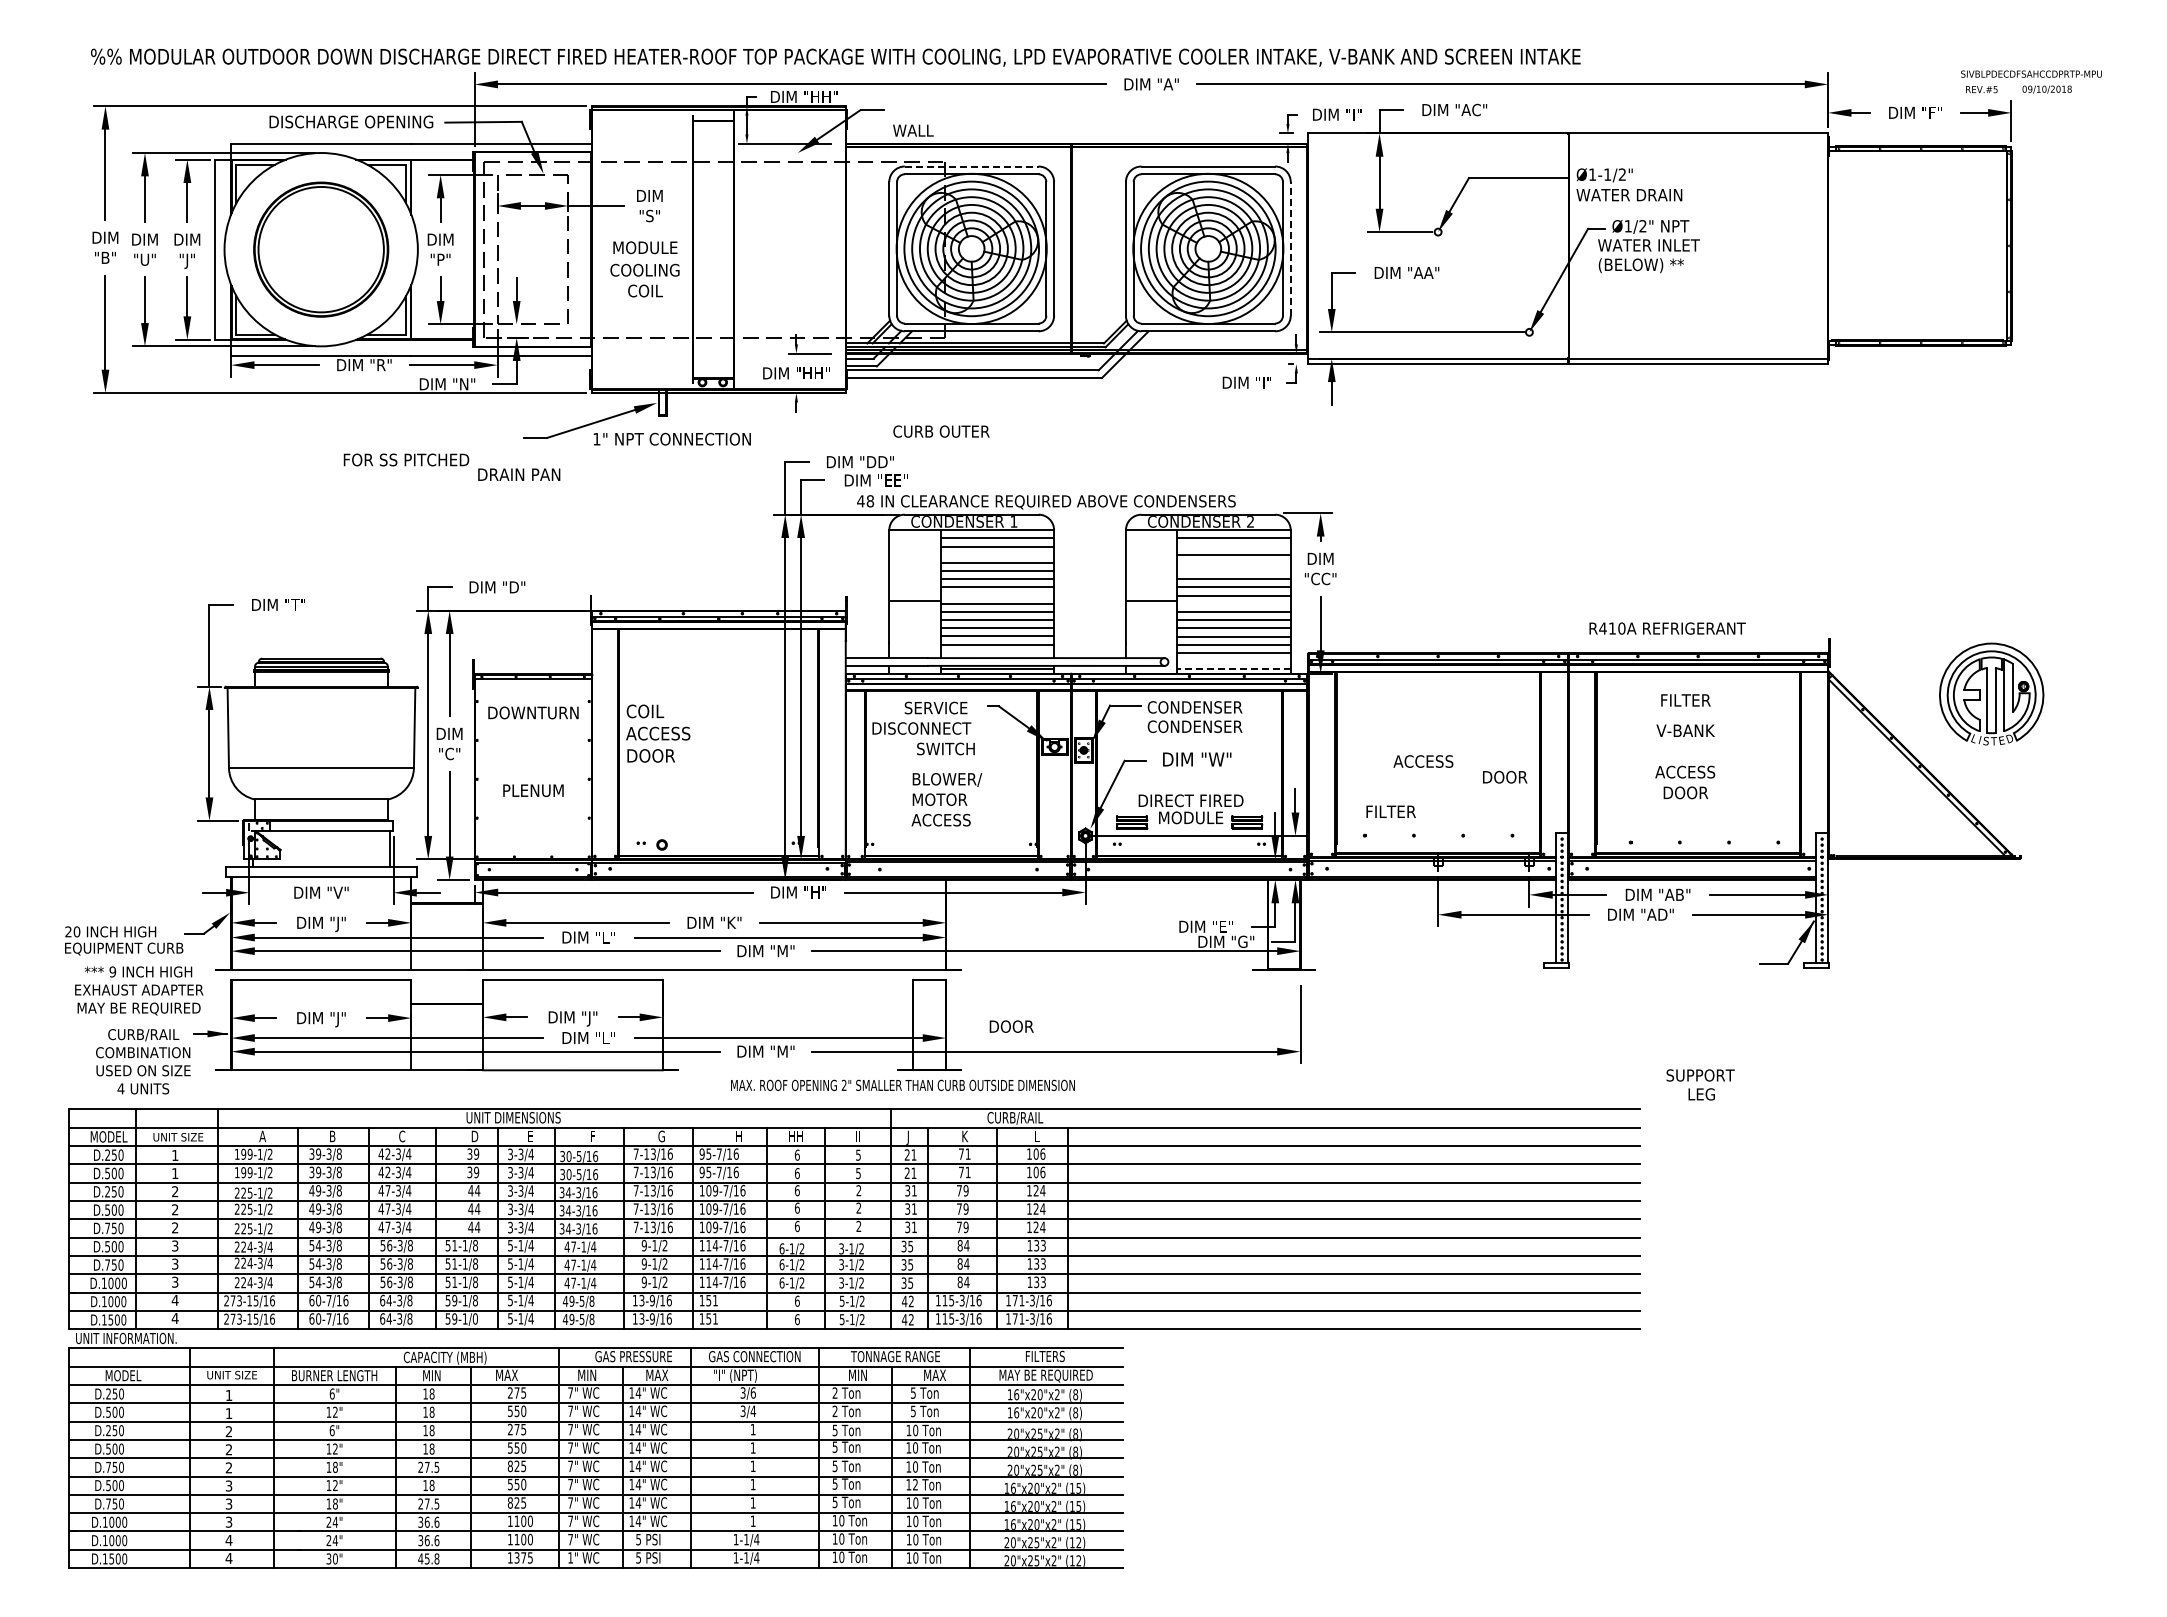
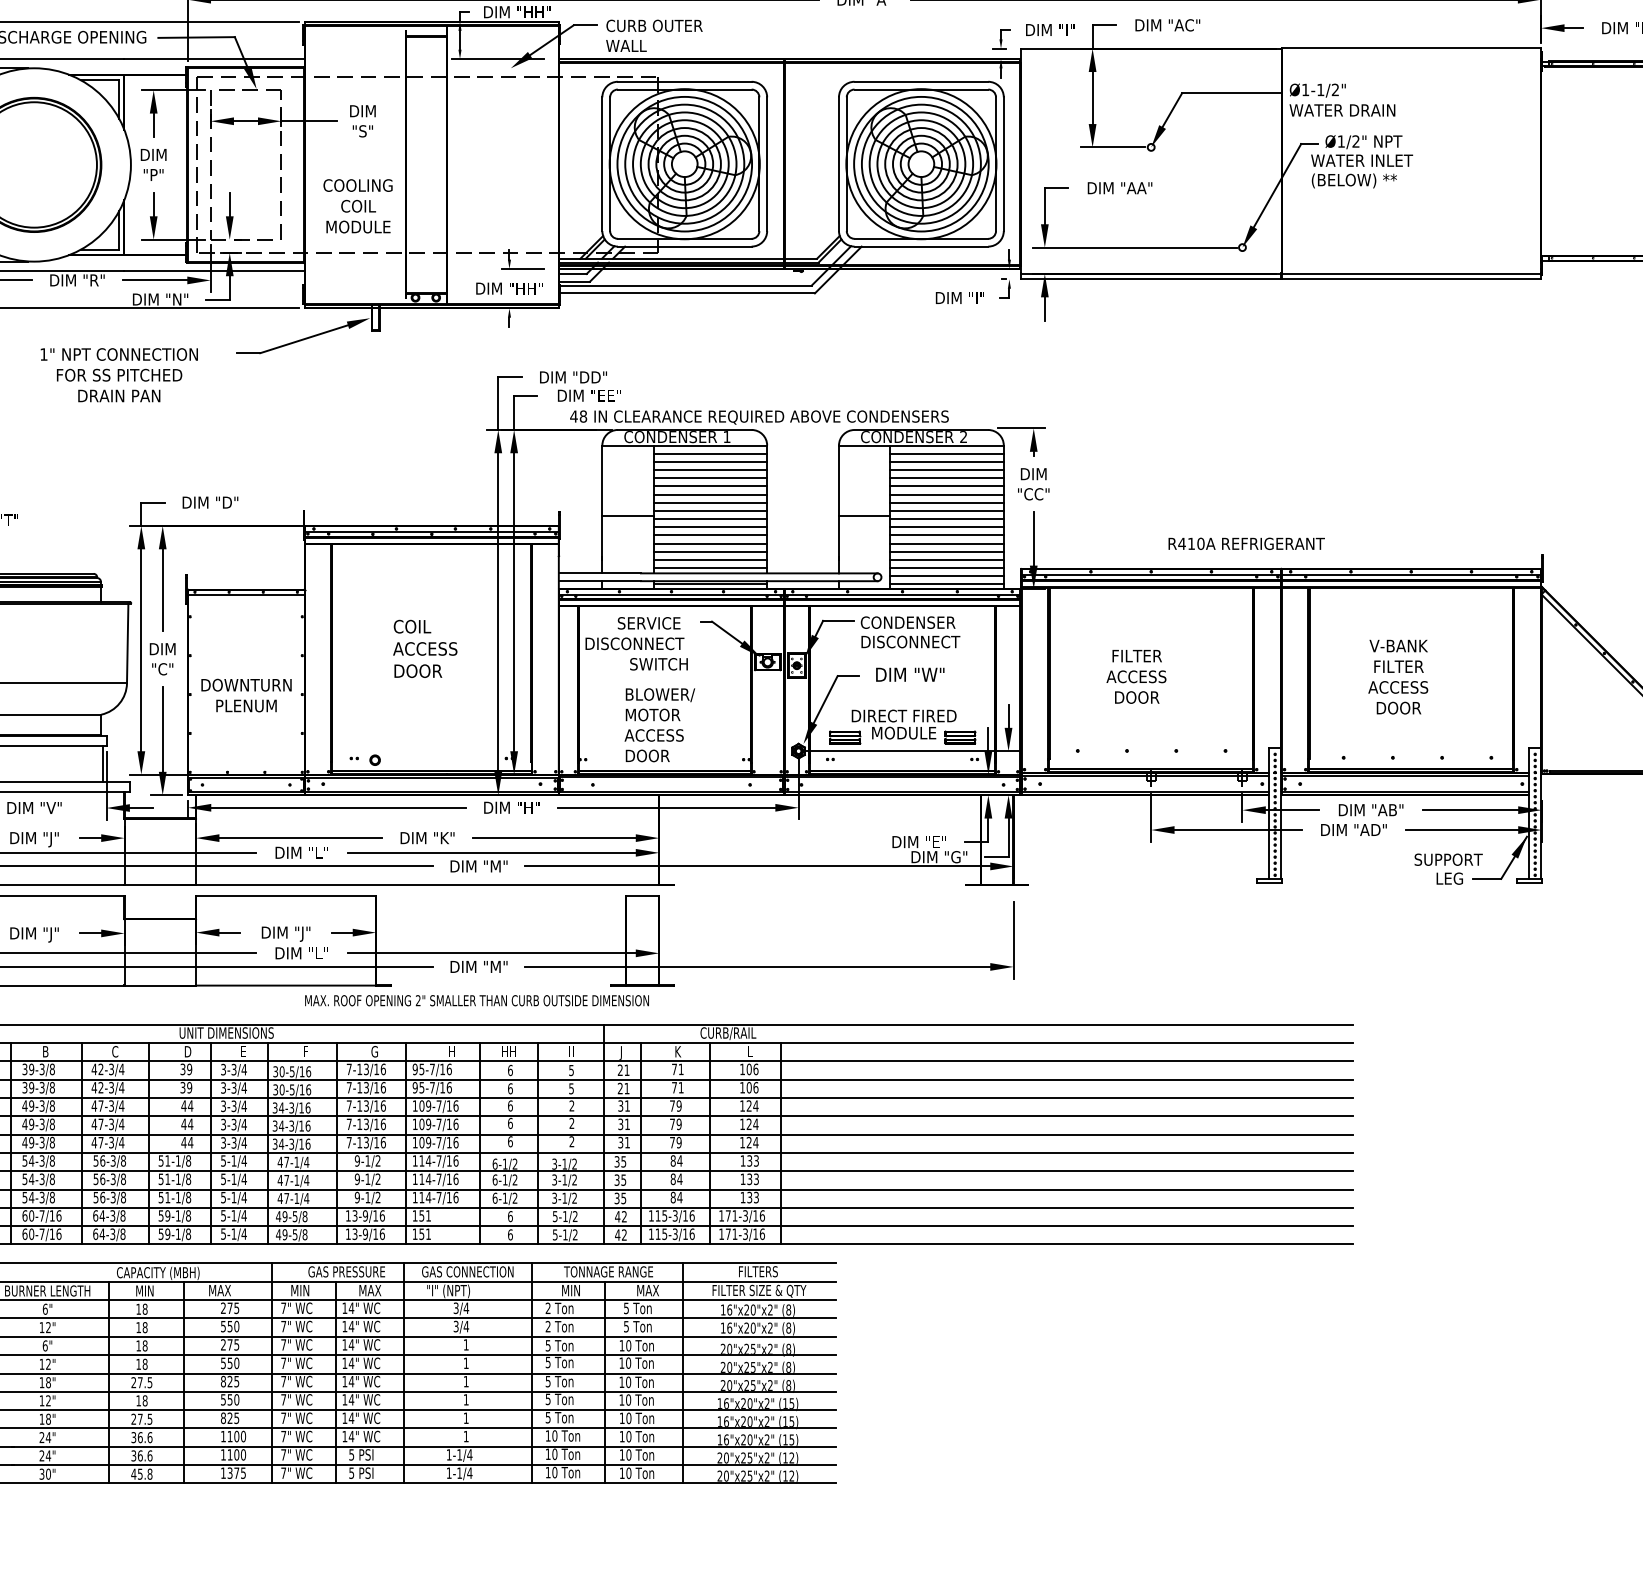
line: (971, 166) -> (684, 81), dashed -> solid
text: (645, 247) -> (358, 226), moved
line: (1290, 248) -> (1003, 163), dashed -> solid
text: (941, 431) -> (654, 25), moved
text: (671, 438) -> (118, 353), moved
text: (519, 474) -> (119, 395), moved
line: (1233, 546) -> (946, 461), added
line: (997, 554) -> (710, 469), added
line: (1233, 562) -> (946, 477), added
line: (1233, 571) -> (946, 486), added
line: (997, 595) -> (710, 510), added
line: (1233, 603) -> (946, 518), added
text: (1667, 628) -> (1246, 543), moved
line: (997, 652) -> (710, 567), added
line: (1233, 661) -> (946, 576), added
line: (1233, 669) -> (946, 584), dashed -> solid
text: (1685, 700) -> (1398, 666), moved
text: (533, 712) -> (246, 684), moved
text: (1197, 726) -> (910, 641), CONDENSER -> DISCONNECT
text: (658, 733) -> (425, 648), moved
text: (1505, 776) -> (1137, 696), moved
text: (1390, 811) -> (1136, 655), moved
text: (1011, 1026) -> (647, 755), moved
text: (902, 1084) -> (476, 999), moved
text: (1700, 1084) -> (1448, 868), moved
text: (474, 1318) -> (187, 1233), 59-1/0 -> 59-1/8
text: (1046, 1375) -> (759, 1290), MAY BE REQUIRED -> FILTER SIZE & QTY
text: (753, 1392) -> (466, 1307), 3/6 -> 3/4
text: (915, 1484) -> (628, 1399), 12 -> 10
text: (570, 1557) -> (283, 1472), 1" -> 7"

